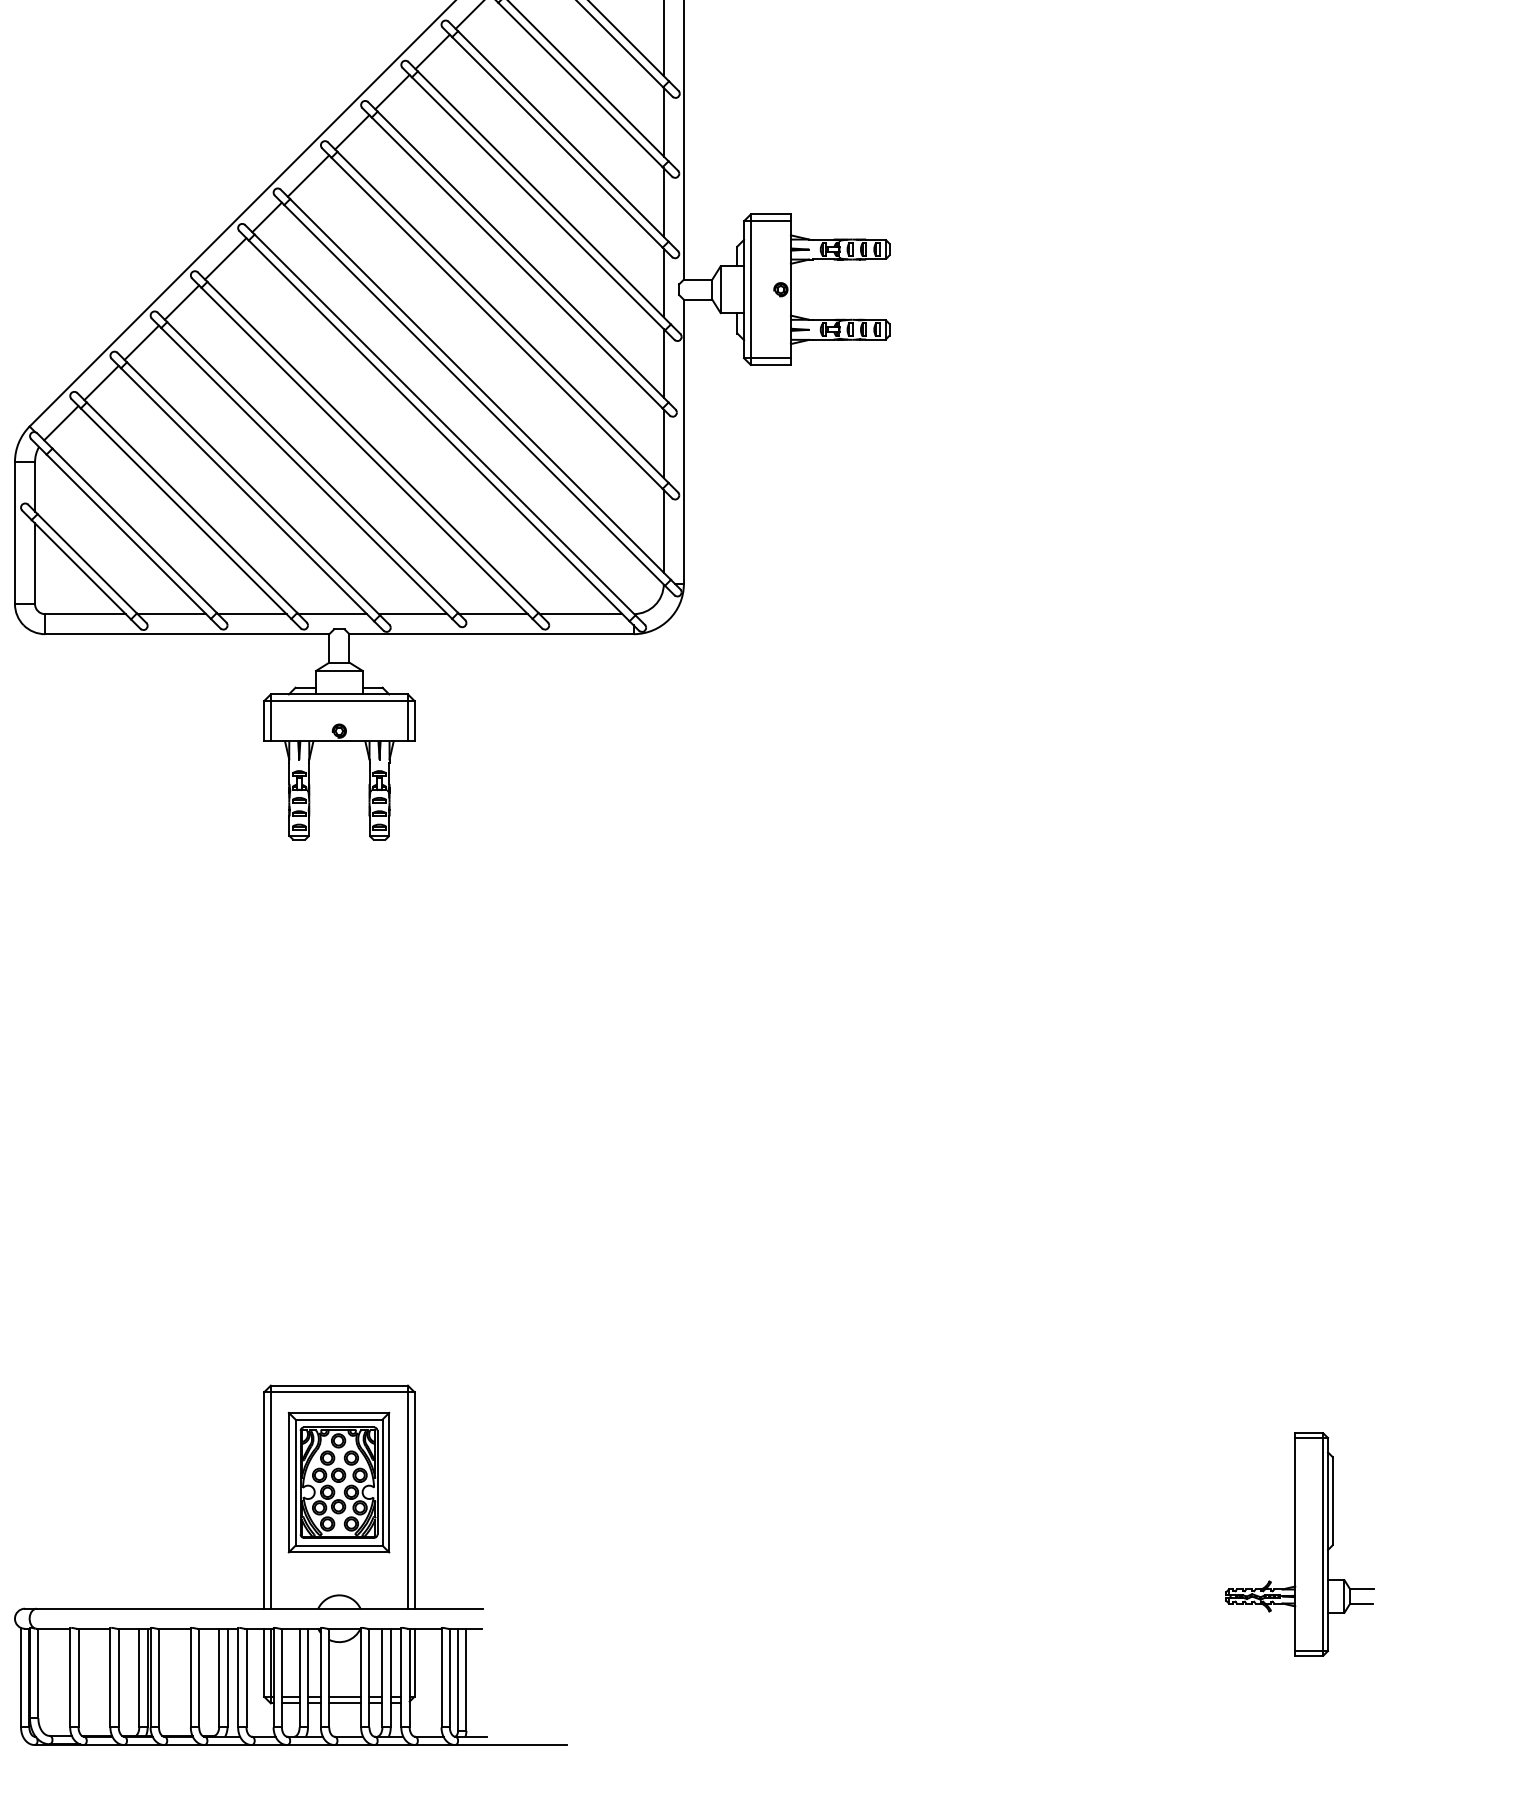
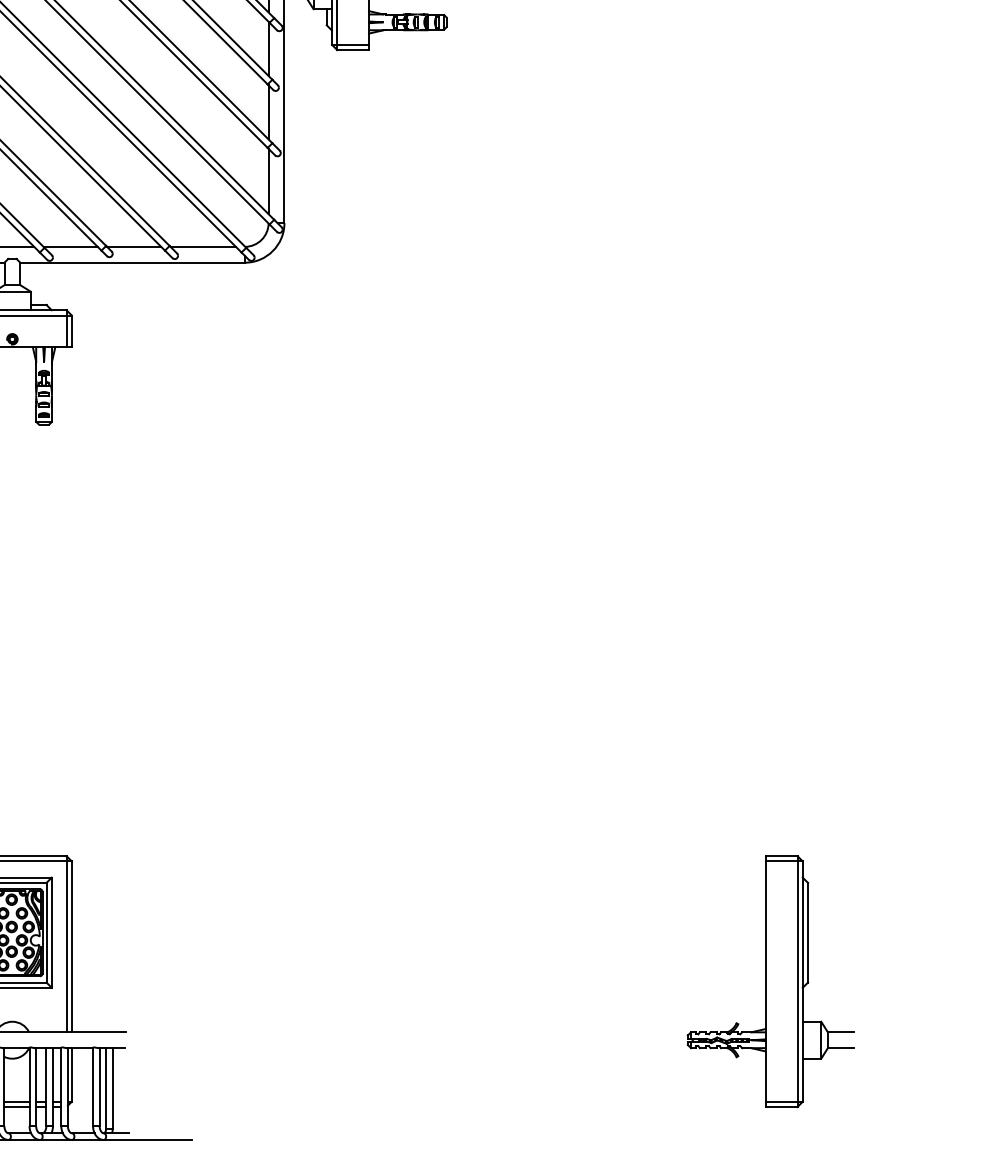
part: (1299, 1544) -> (770, 981), size x1.43

